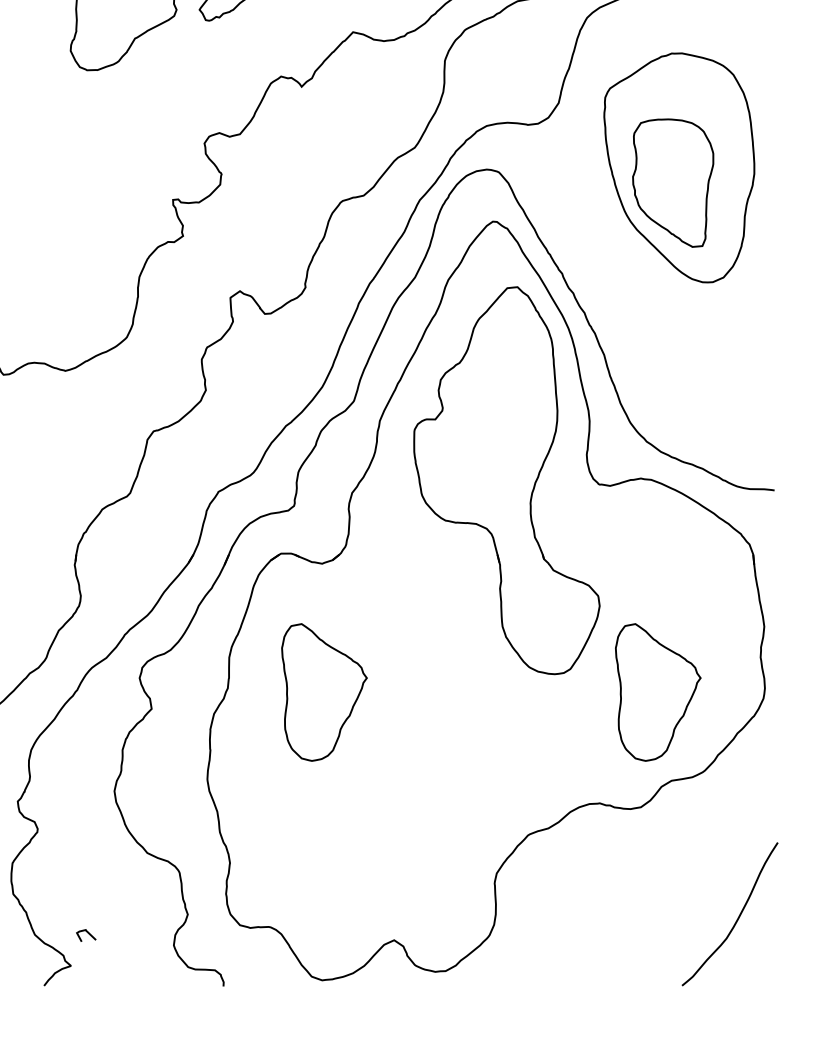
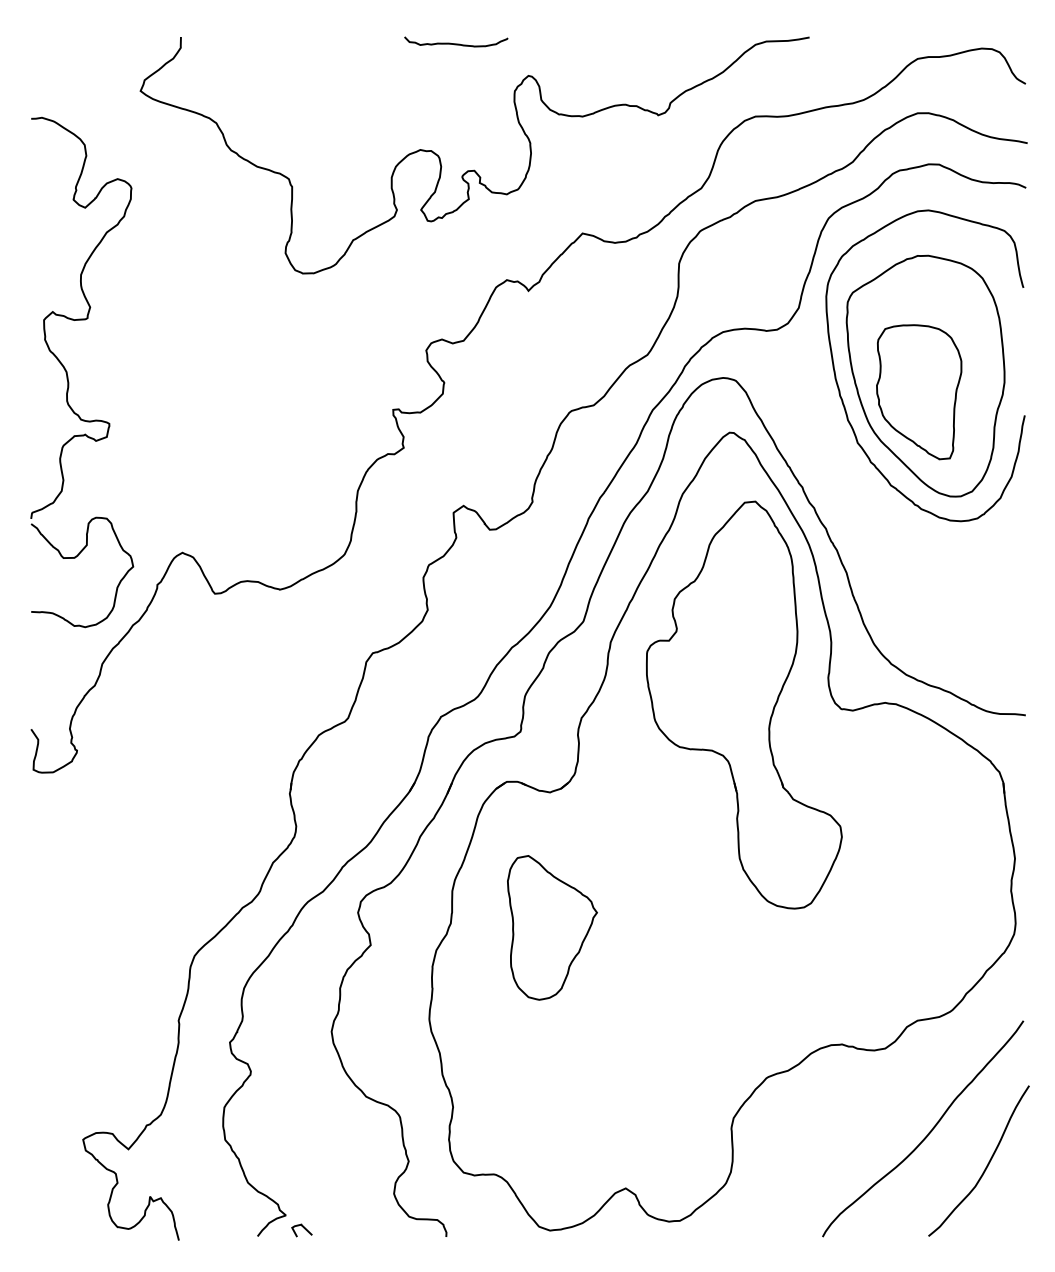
curve: (598, 181) -> (840, 390), added
part: (658, 692) -> (903, 927), removed
curve: (682, 887) -> (928, 1132), added
curve: (87, 933) -> (303, 1228), moved

